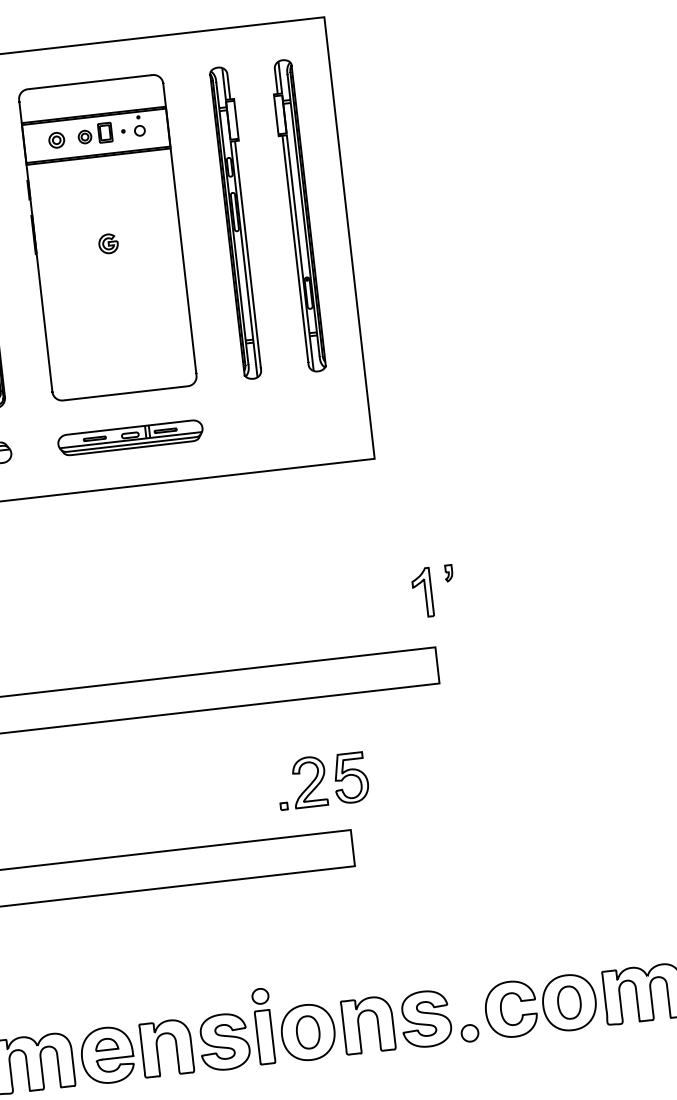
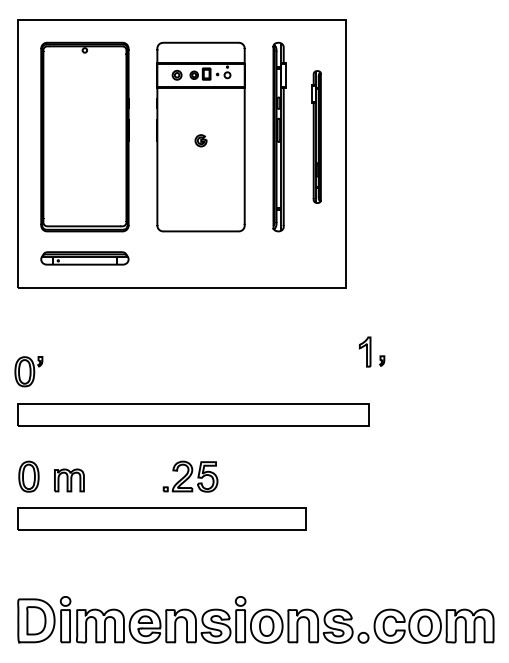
part: (298, 215) -> (316, 136), size x0.7
part: (129, 438) -> (200, 258), removed
part: (423, 591) -> (365, 351), moved
part: (322, 780) -> (190, 476), moved

